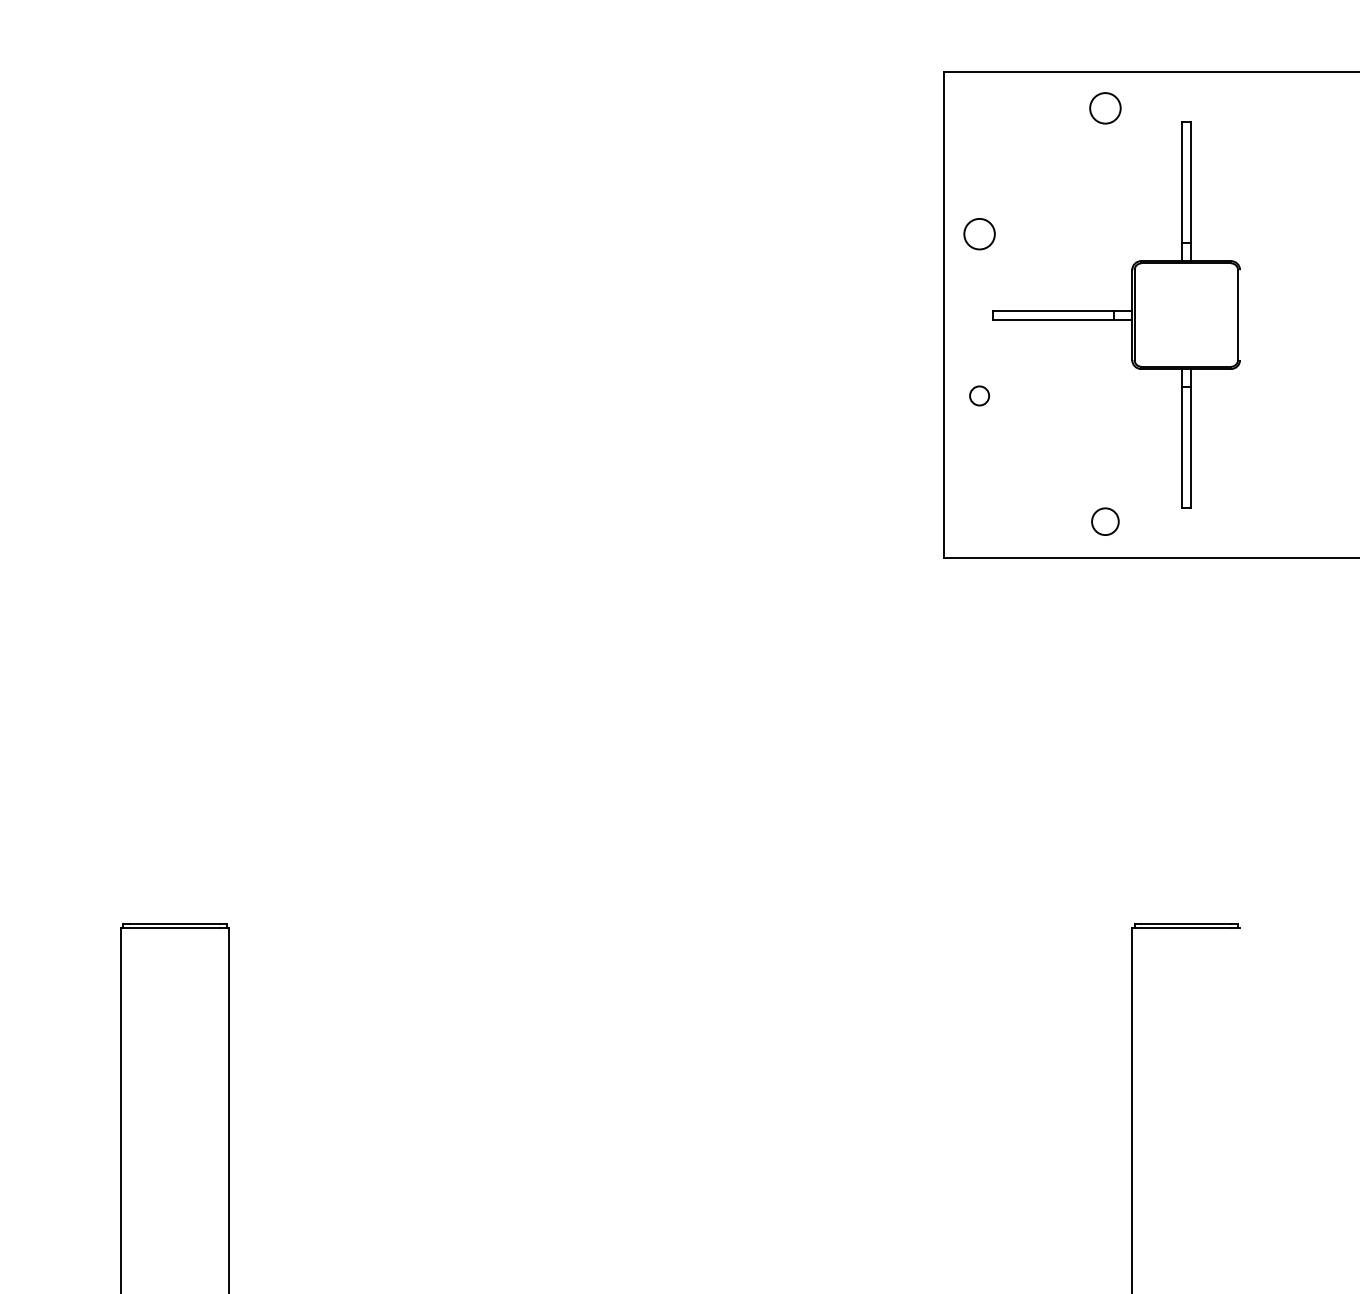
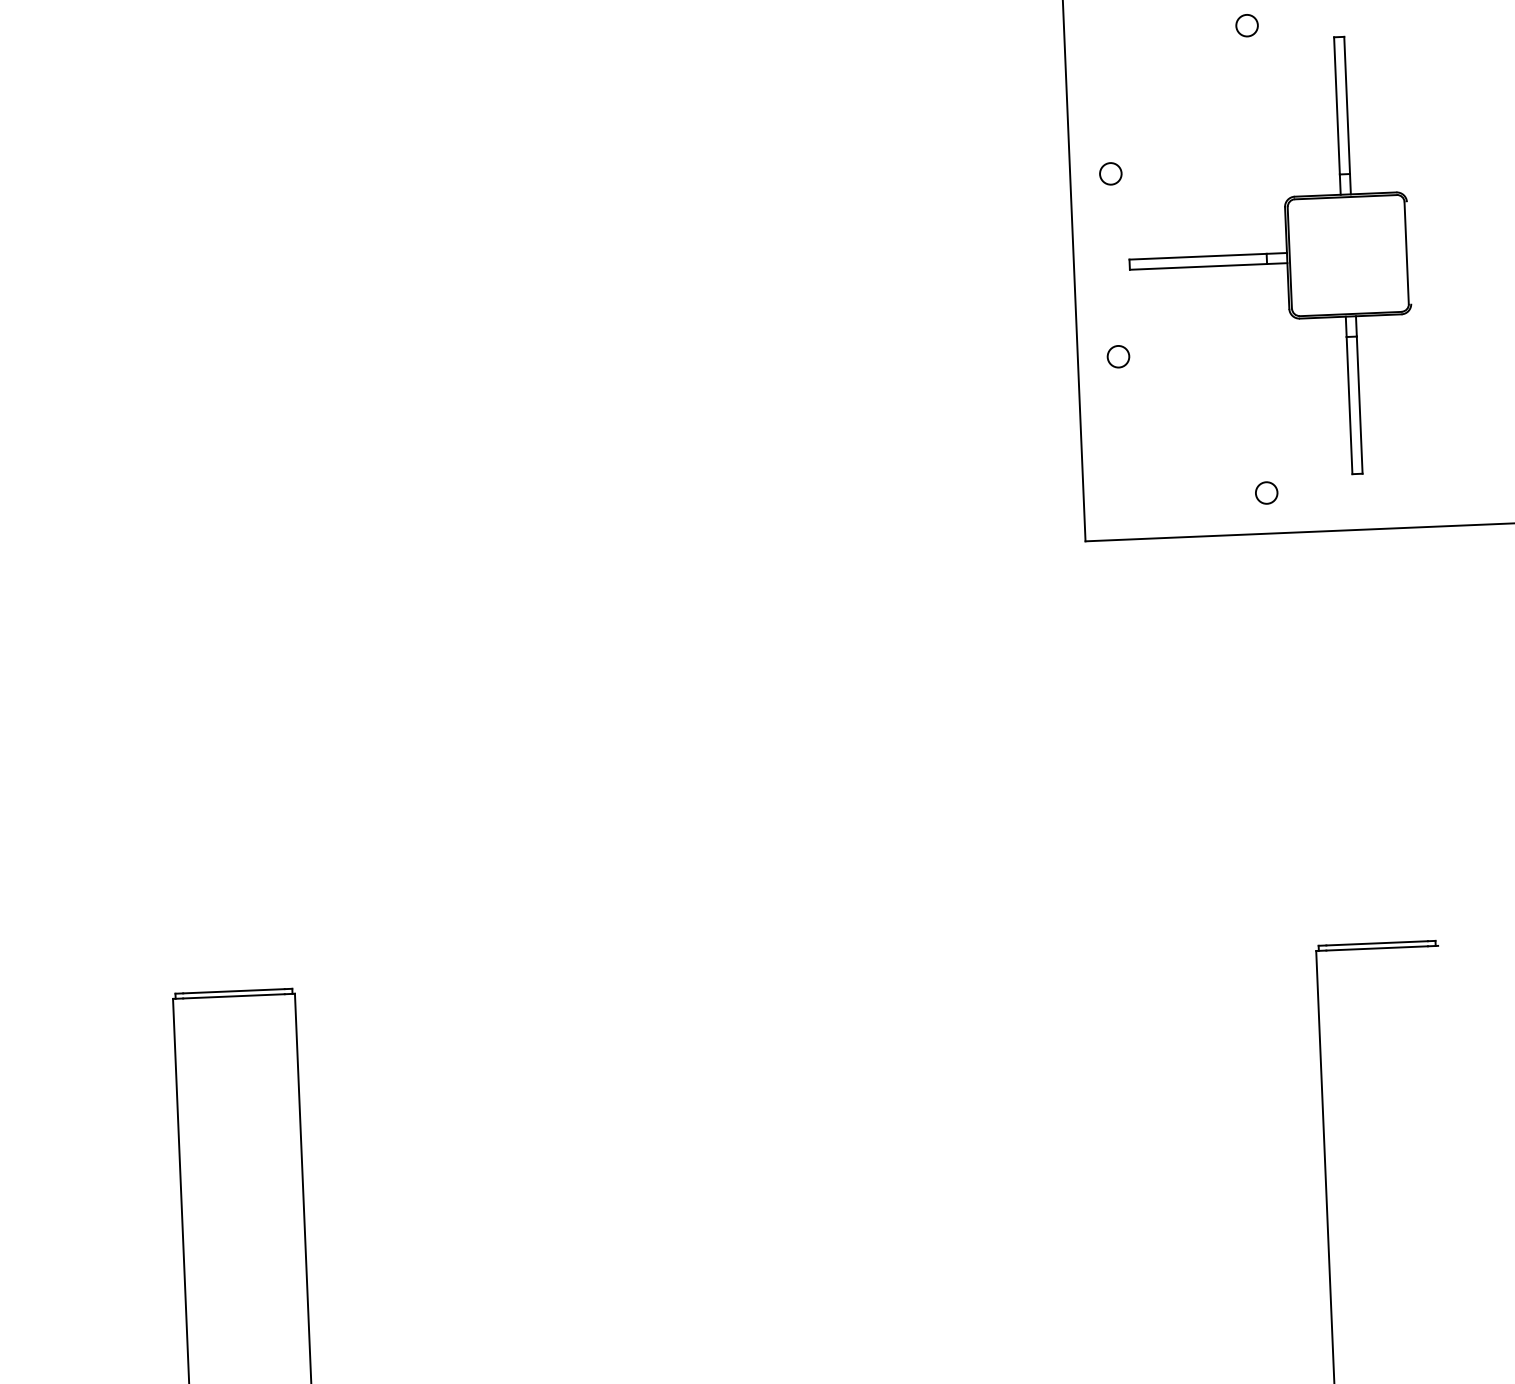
circle: (1104, 107) -> (1246, 24), size x0.62
circle: (979, 233) -> (1110, 173), size x0.62
circle: (1105, 521) -> (1266, 492), size x0.71

